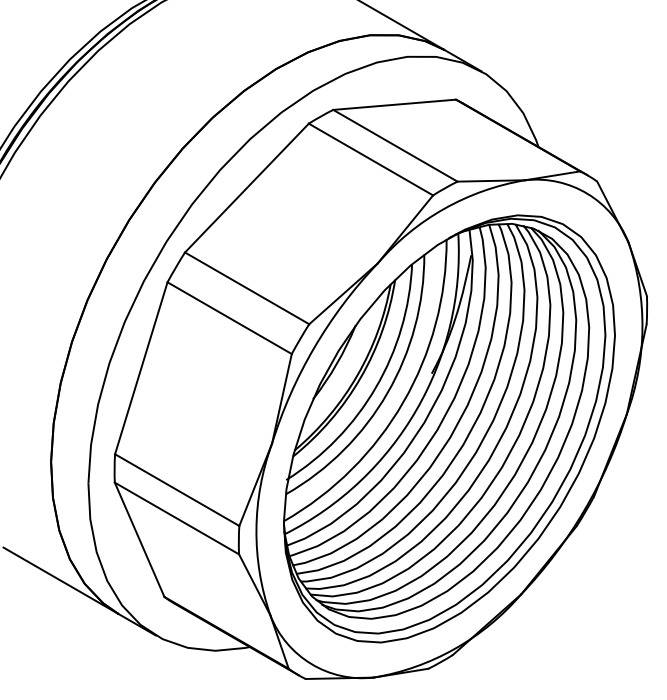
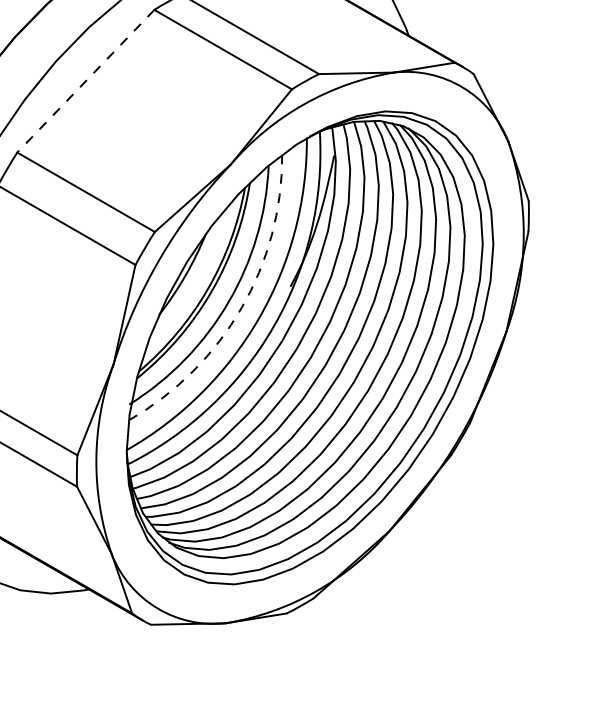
line: (246, 188) -> (85, 81), solid -> dashed
arc: (387, 393) -> (241, 308), solid -> dashed

